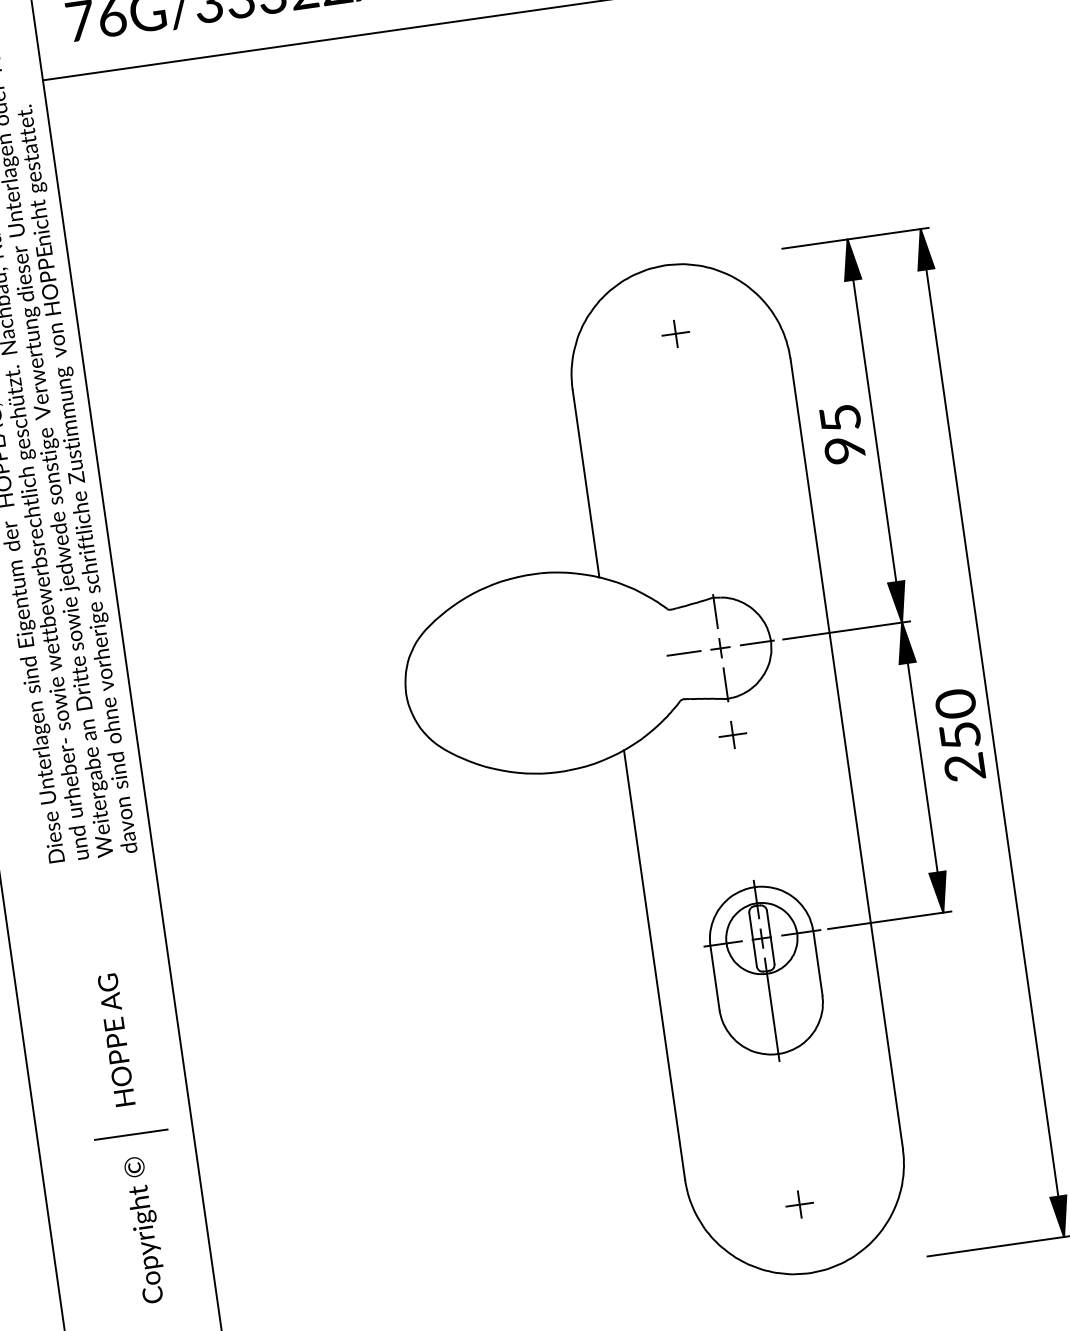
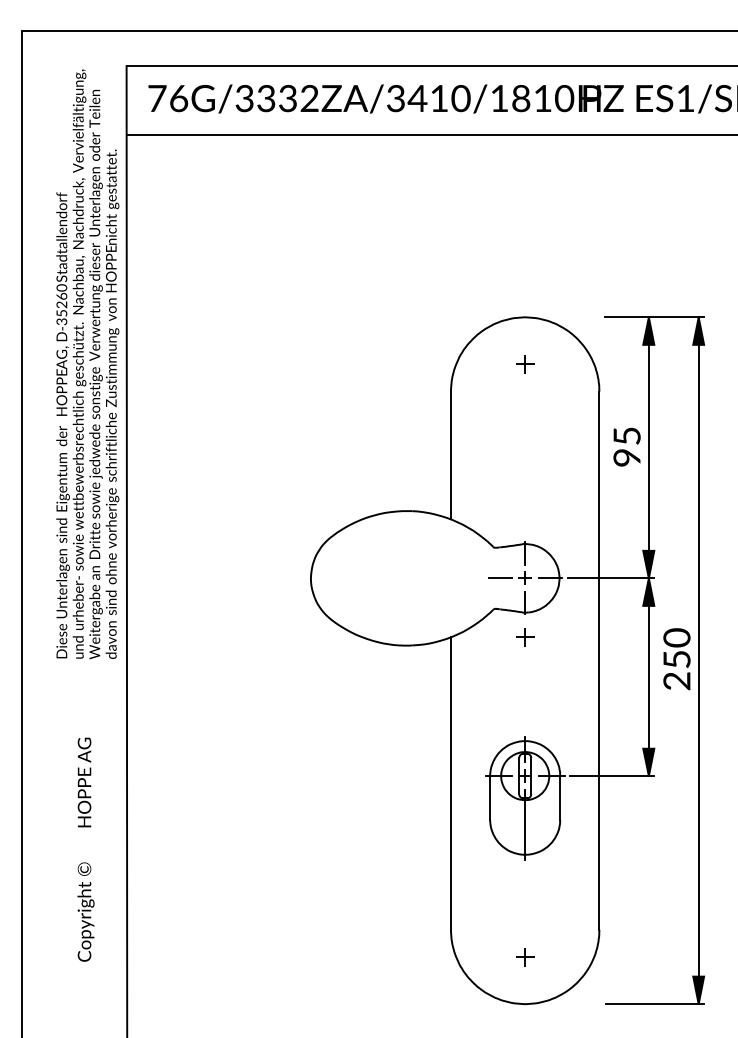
line: (131, 1135) -> (85, 847), removed

